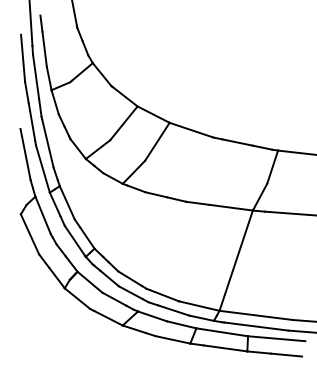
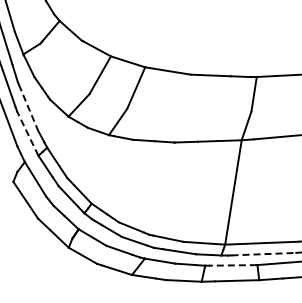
line: (47, 143) -> (28, 107), solid -> dashed
line: (42, 168) -> (27, 133), solid -> dashed
line: (256, 326) -> (264, 254), solid -> dashed
line: (223, 332) -> (232, 265), solid -> dashed

